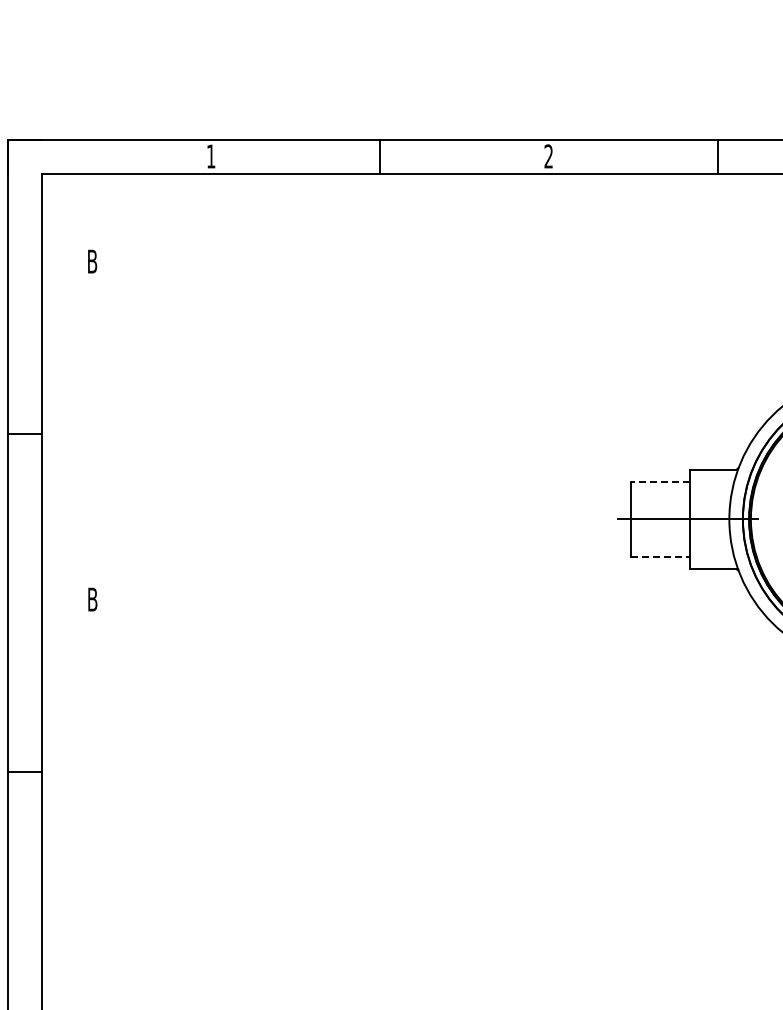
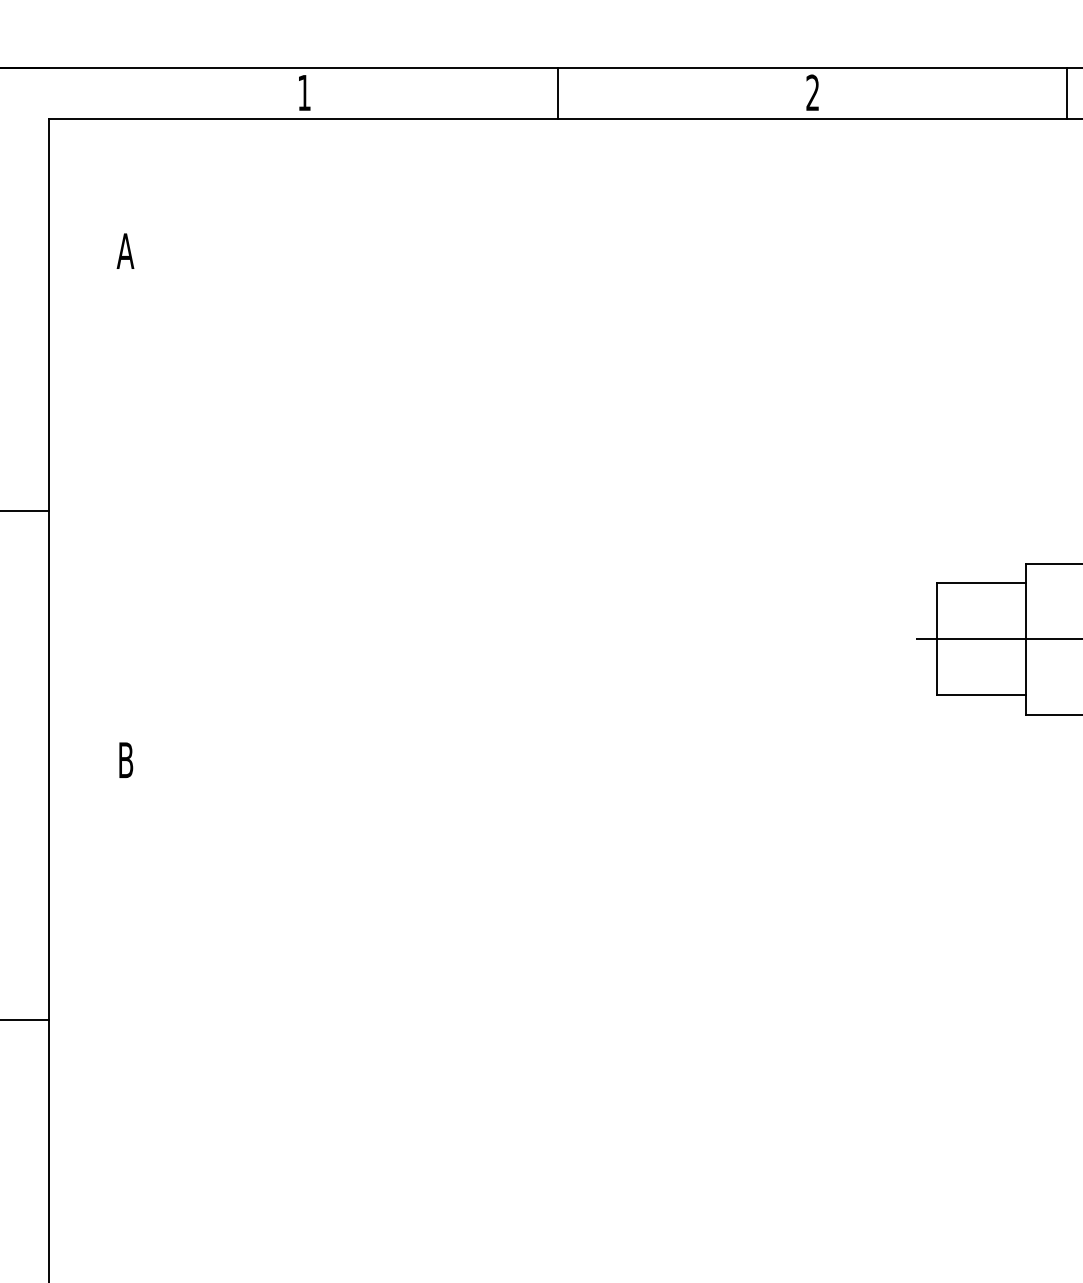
text: (92, 261) -> (125, 251), B -> A
line: (660, 482) -> (981, 583), dashed -> solid
line: (660, 556) -> (981, 695), dashed -> solid

